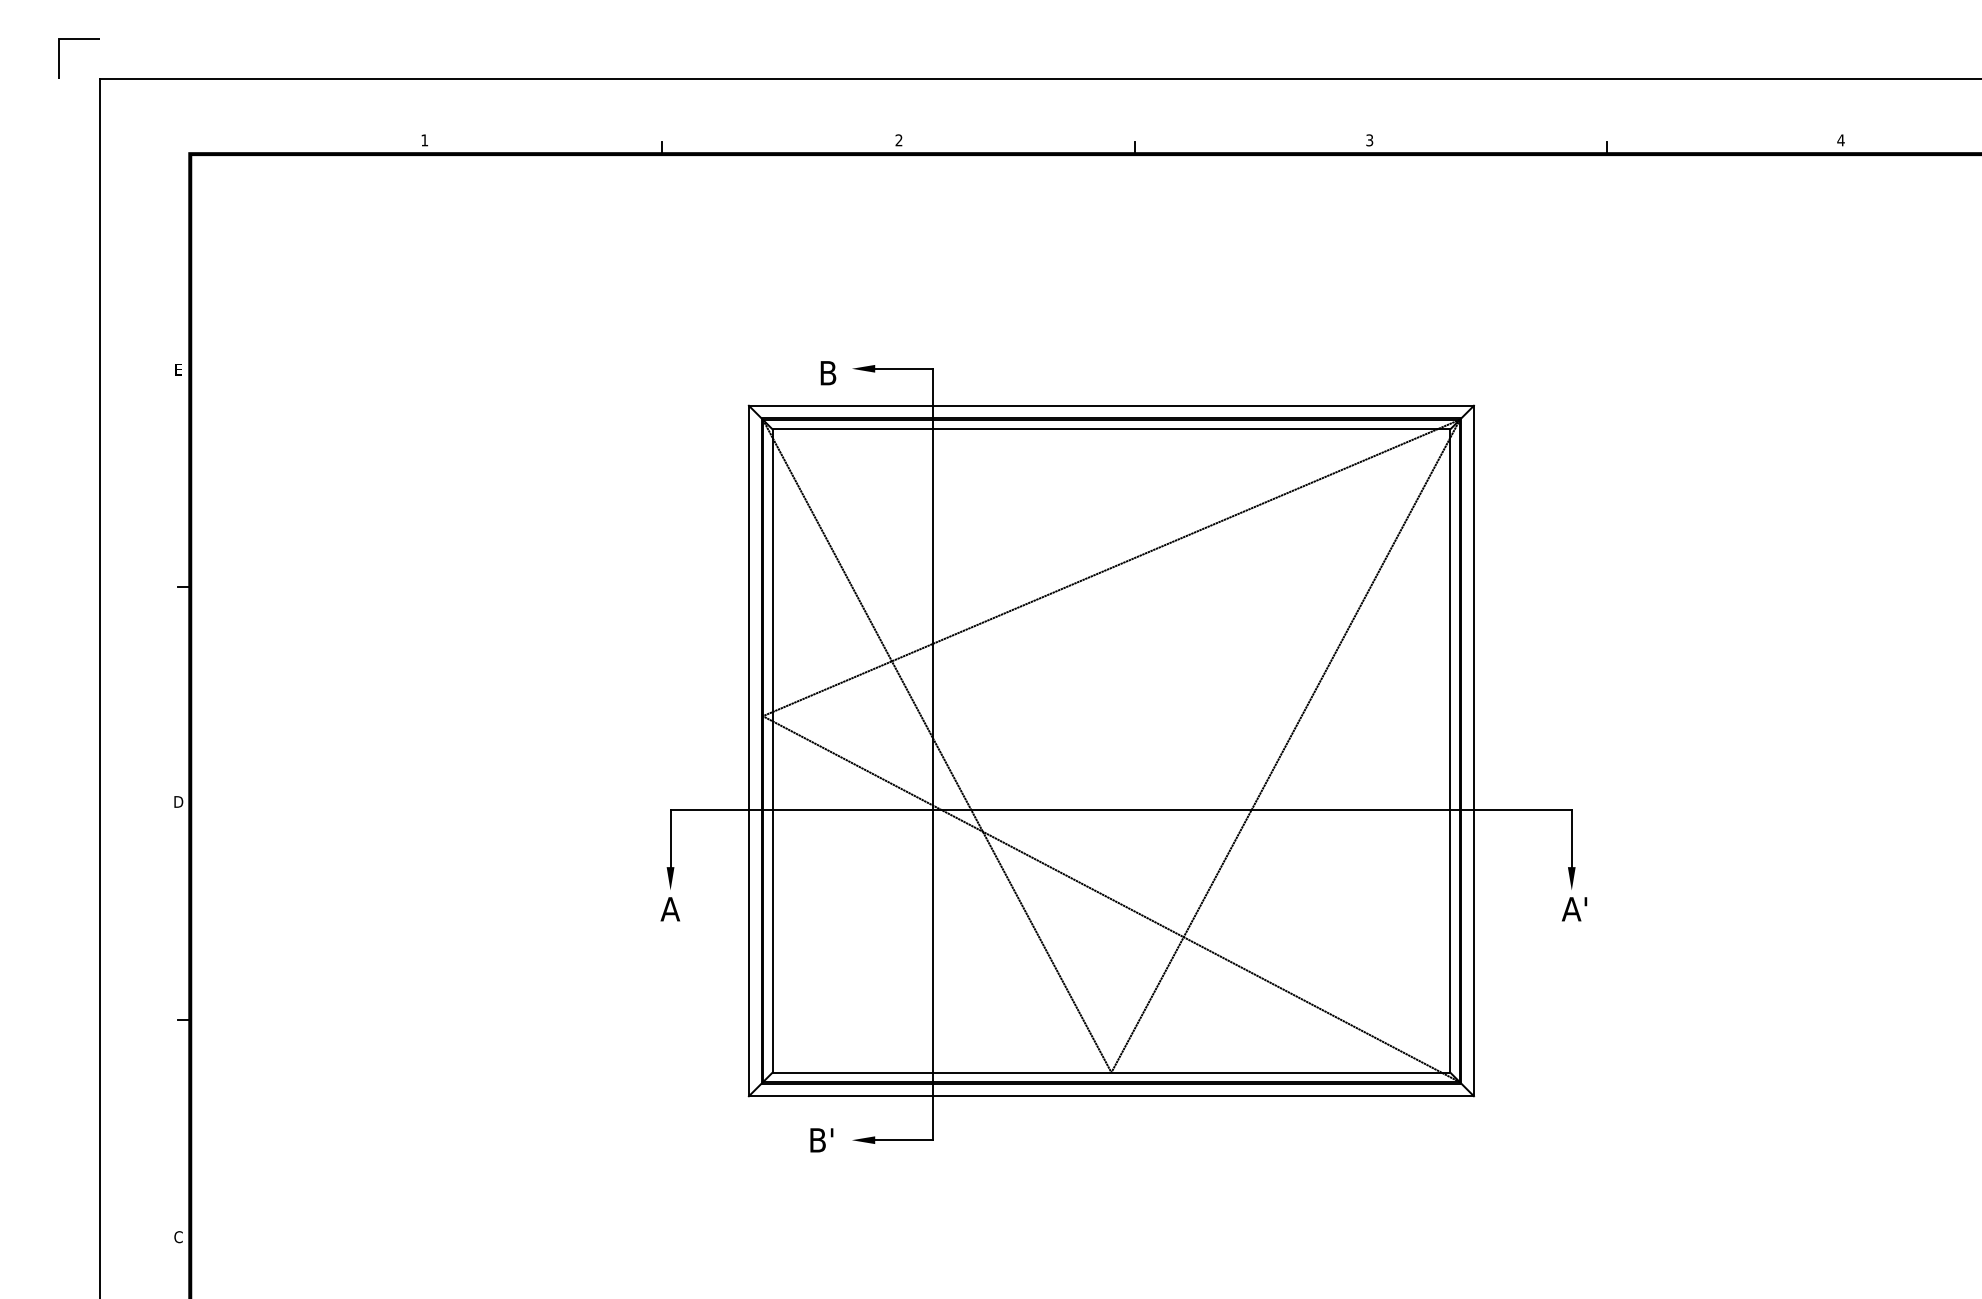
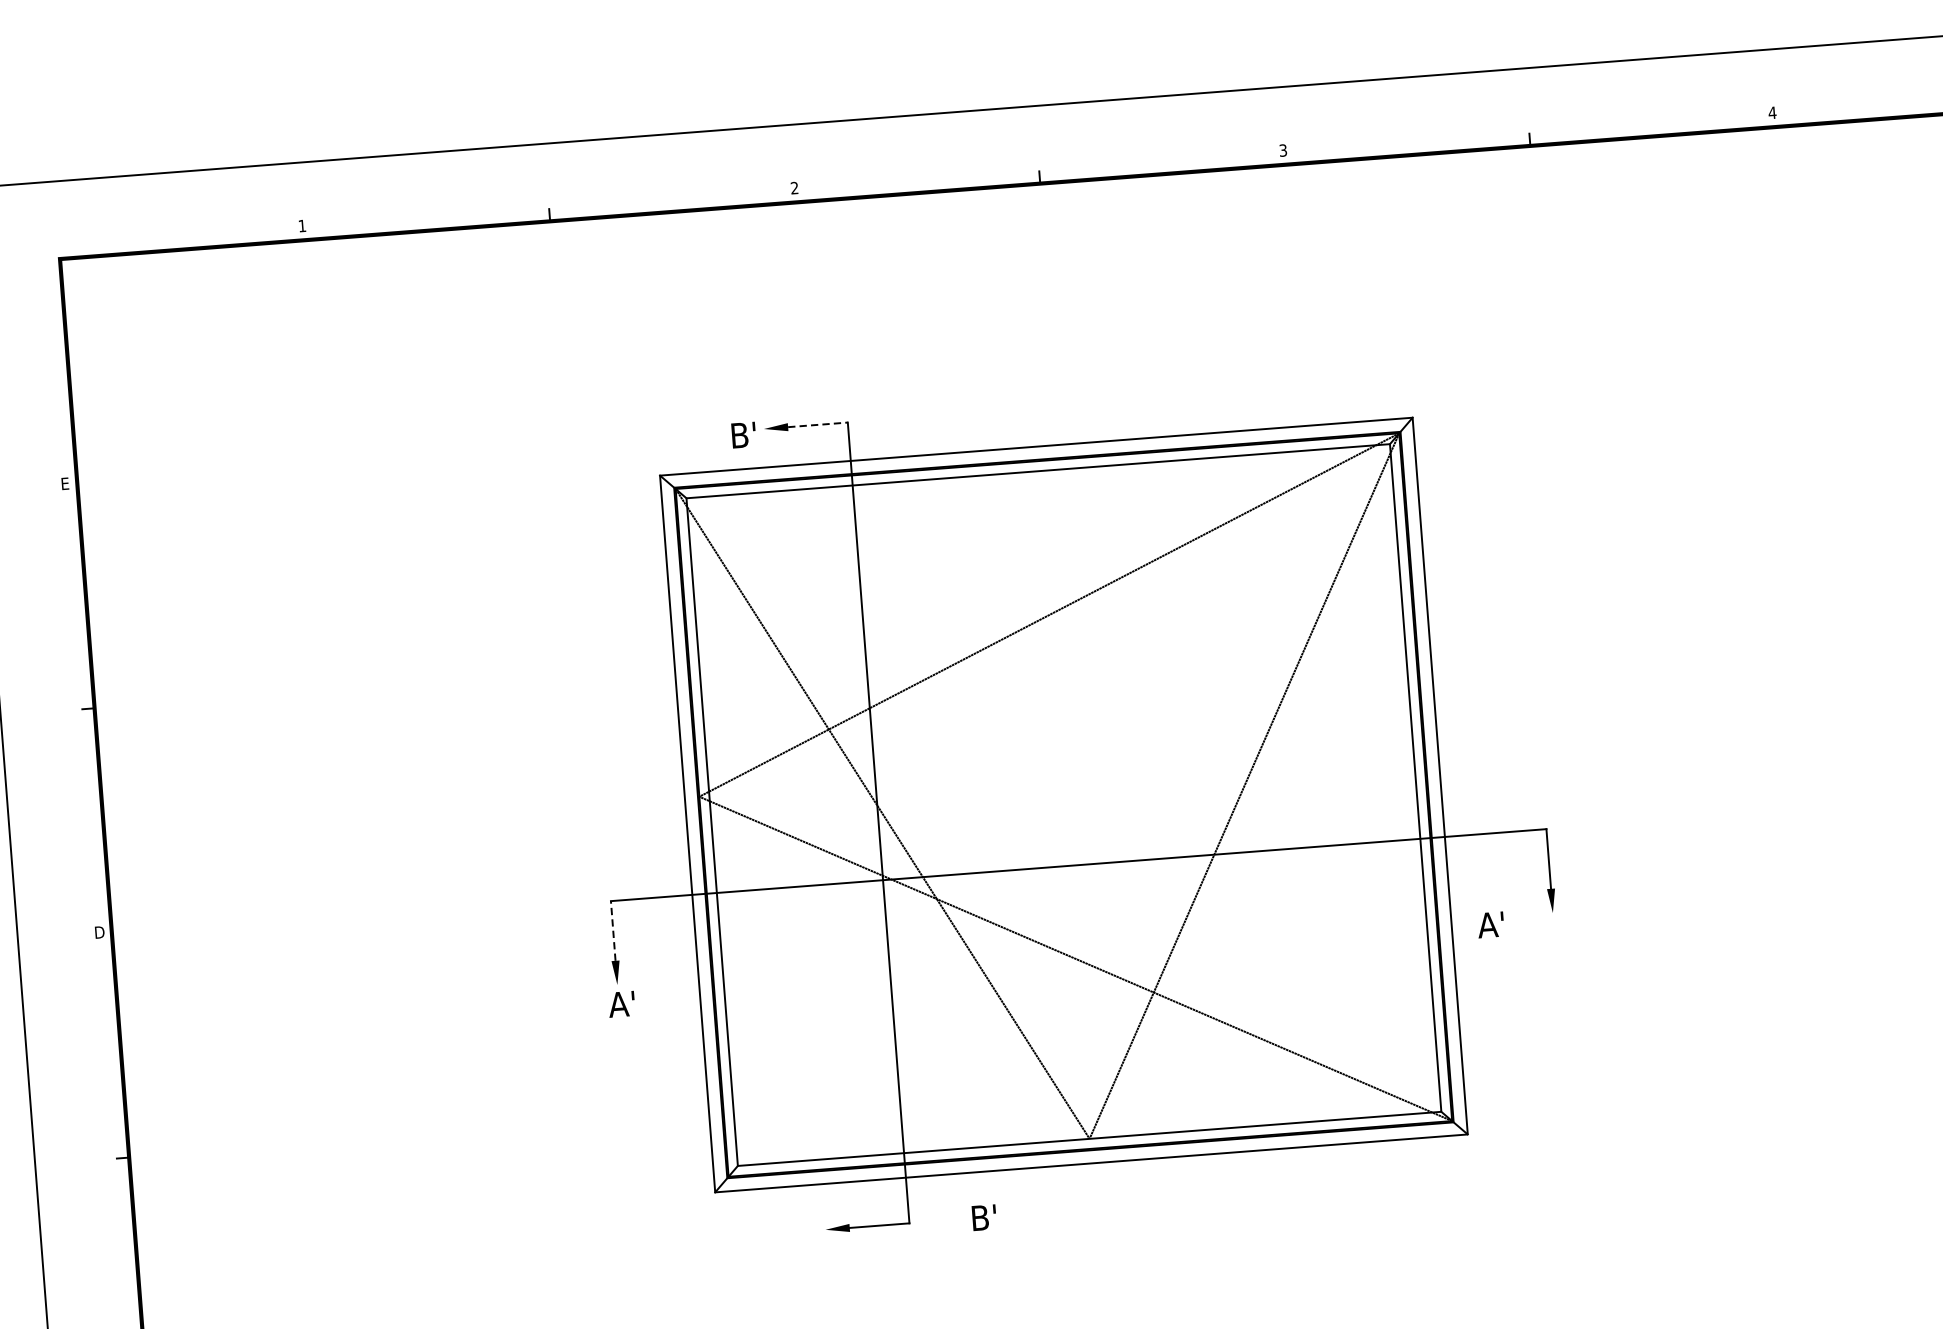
text: (842, 365) -> (753, 426), B -> B'
line: (903, 368) -> (817, 424), solid -> dashed
line: (670, 838) -> (613, 931), solid -> dashed
text: (684, 901) -> (632, 995), A -> A'
text: (1574, 909) -> (1490, 925), moved
text: (821, 1140) -> (984, 1217), moved

